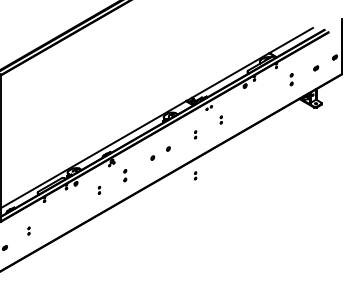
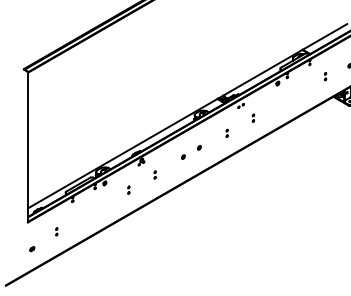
part: (291, 78) -> (325, 75), size x0.62
part: (124, 175) -> (154, 174), size x0.62
part: (195, 175) -> (227, 174), removed

